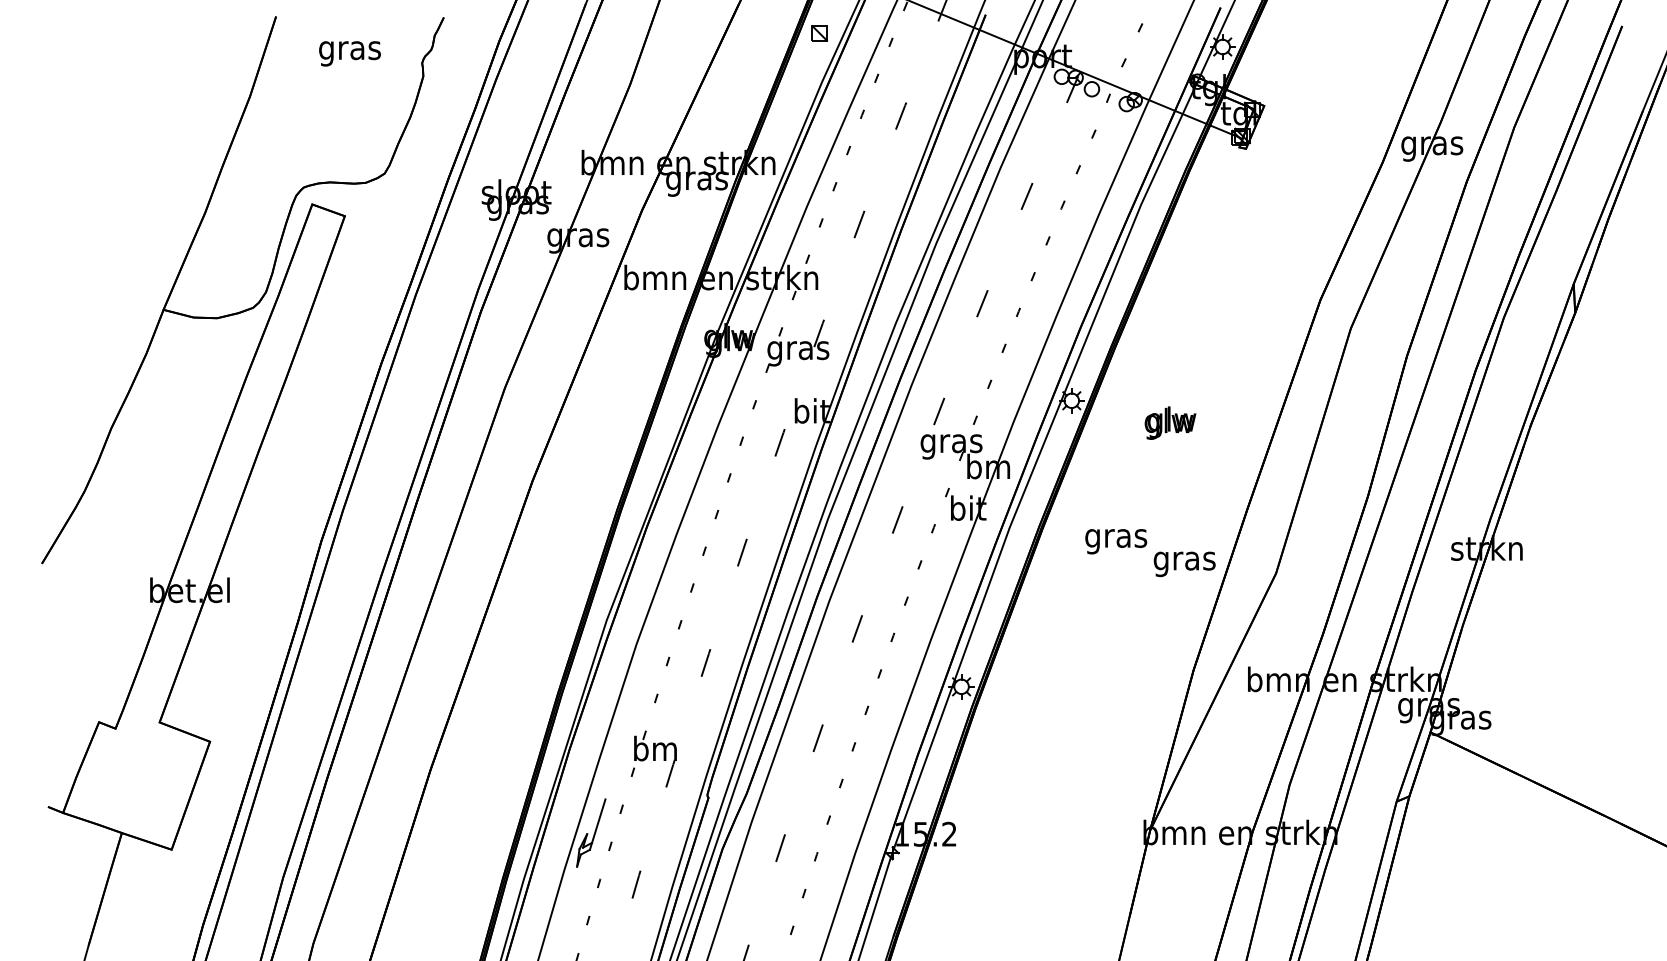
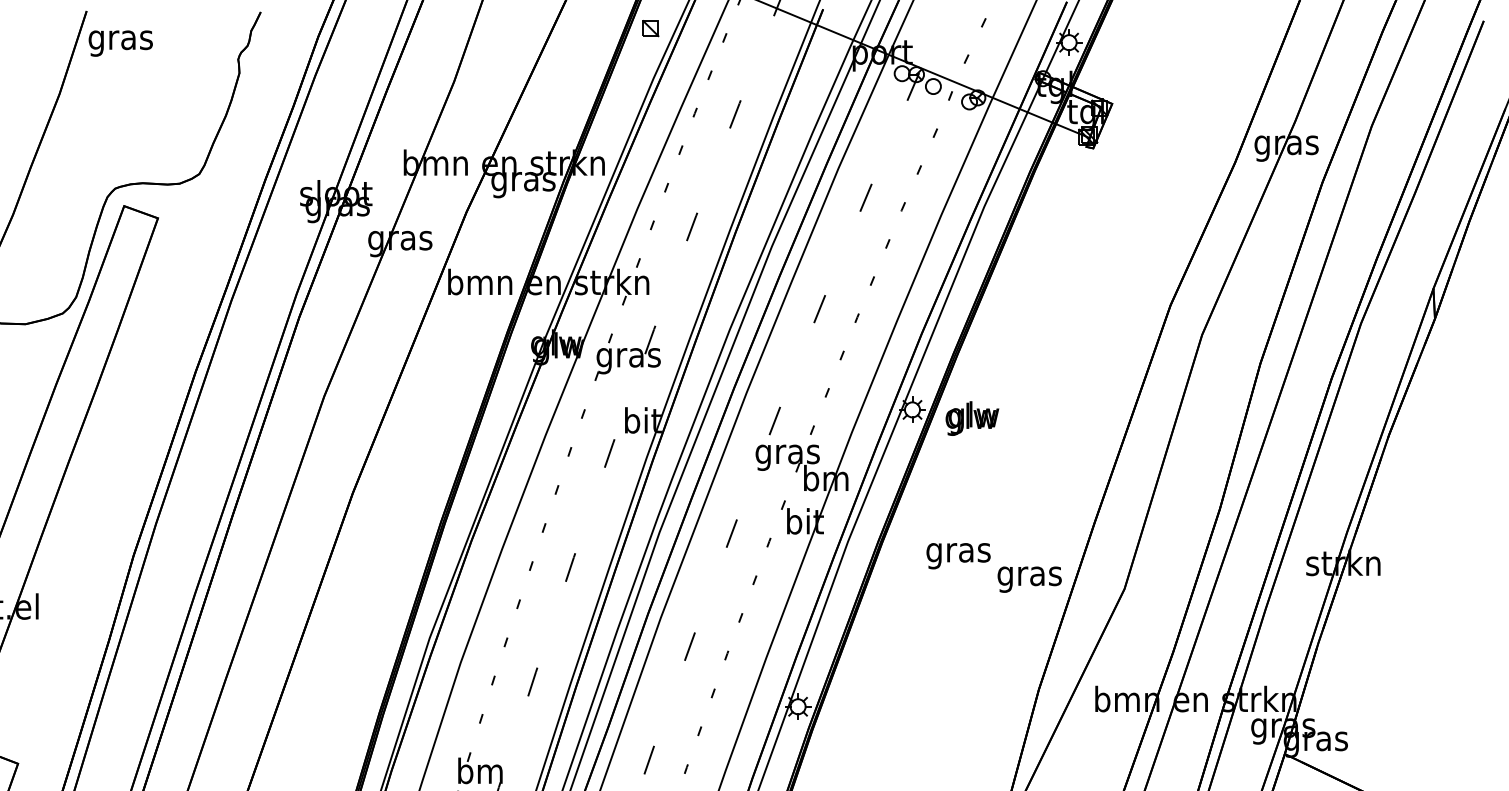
text: (349, 53) -> (120, 43), moved
text: (1170, 422) -> (972, 417), moved

